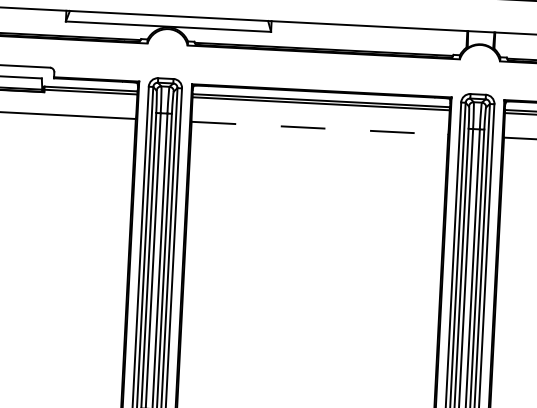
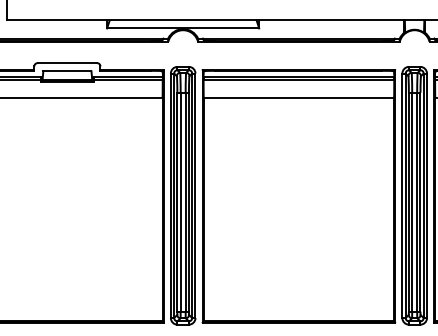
line: (320, 127) -> (299, 97), dashed -> solid

